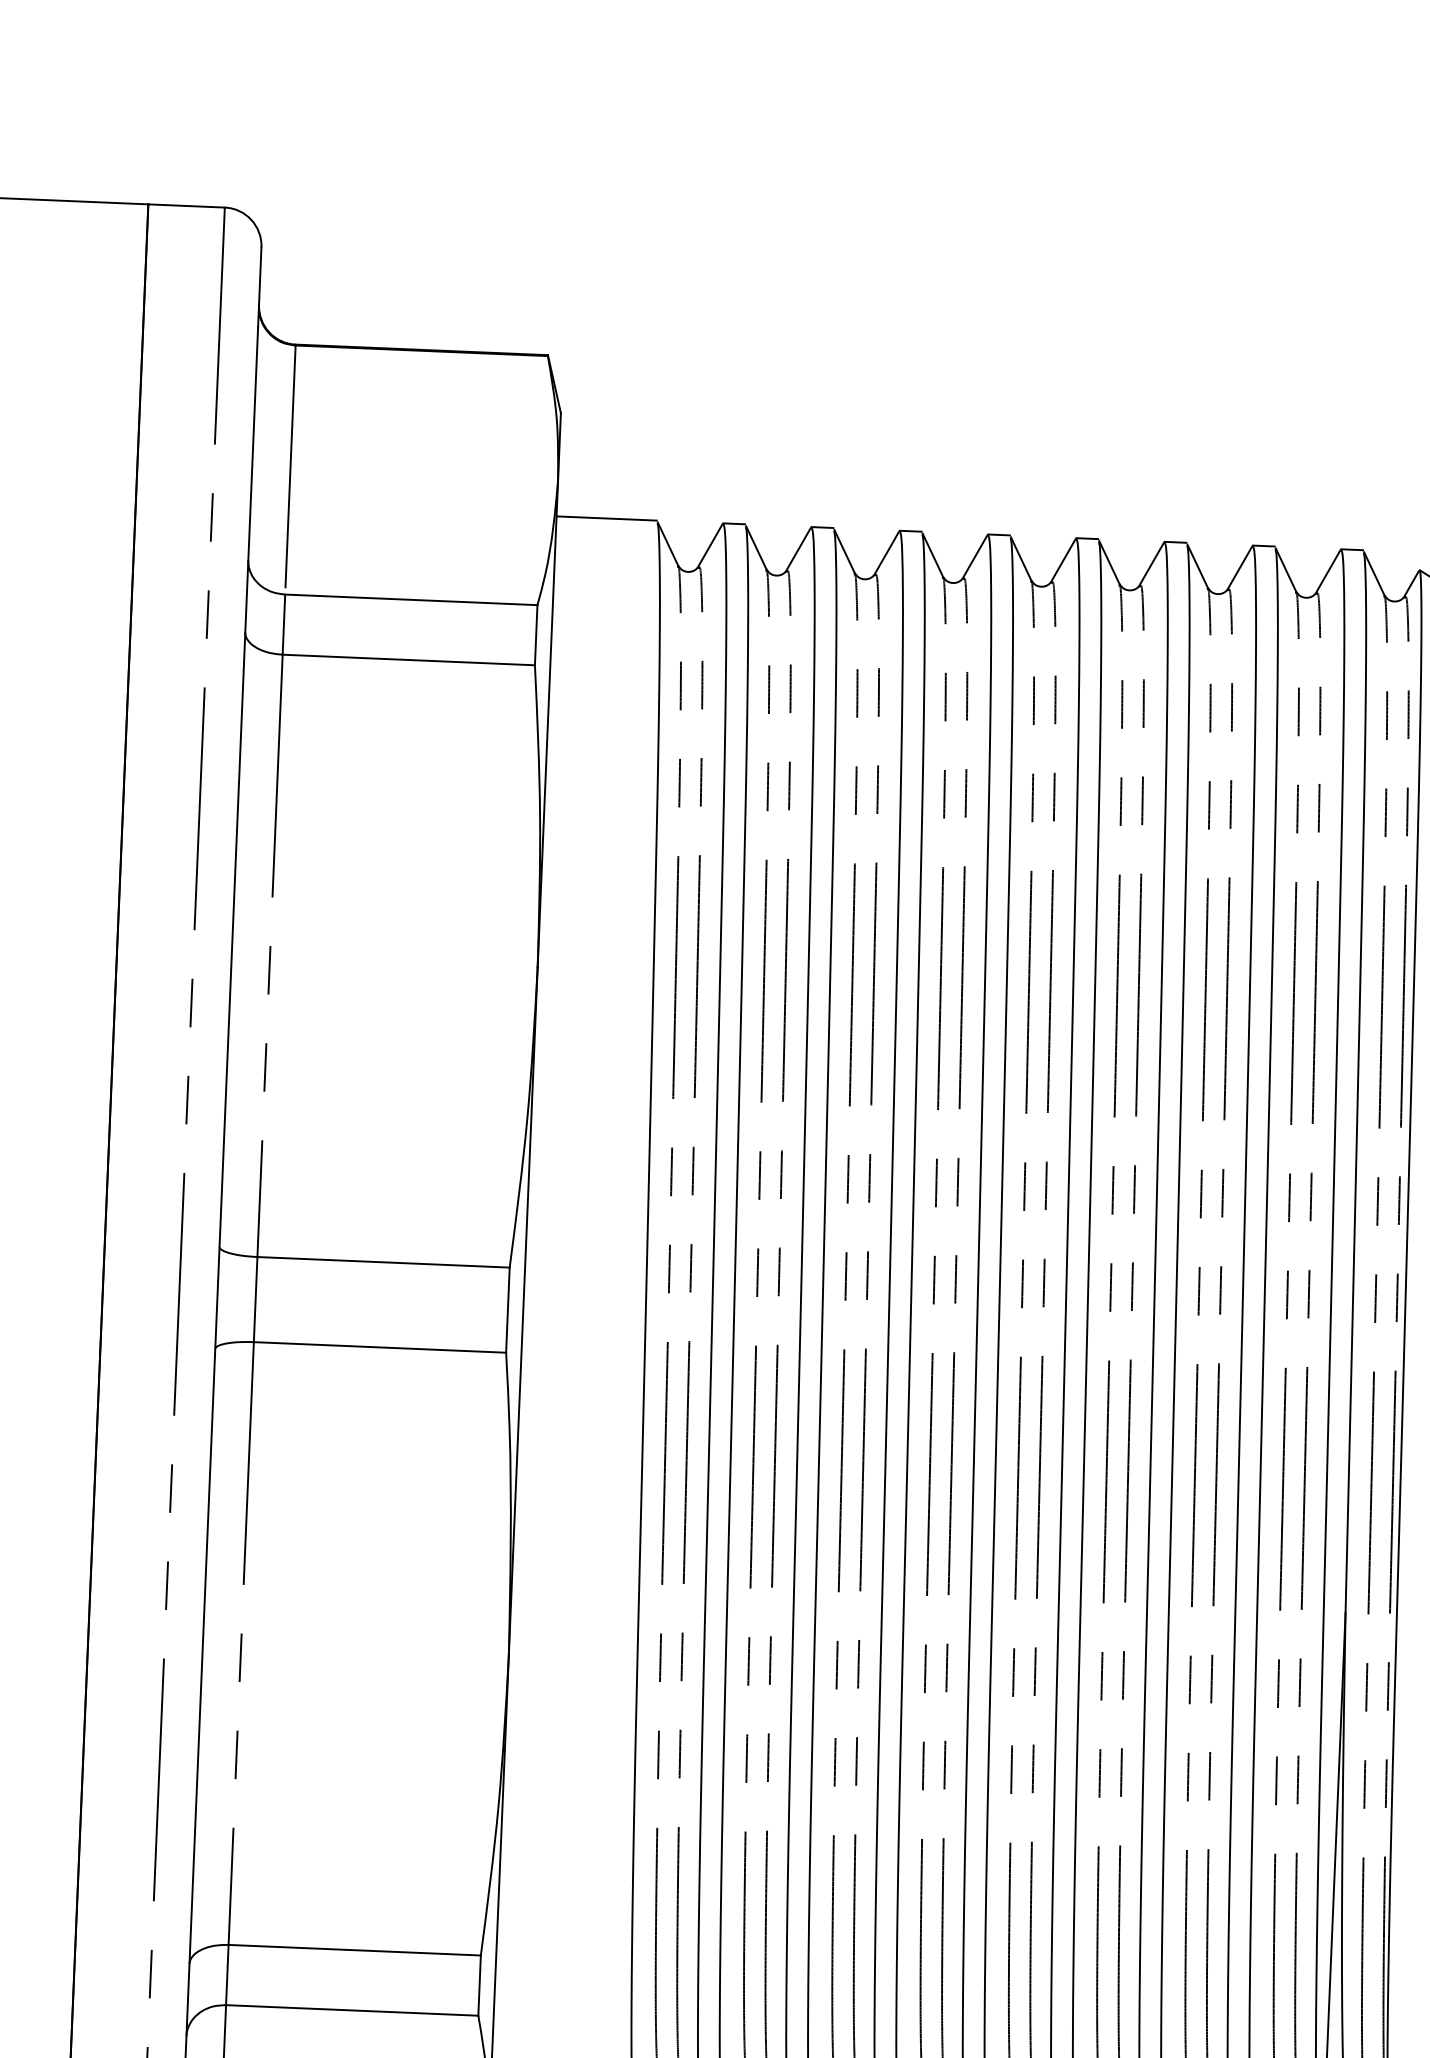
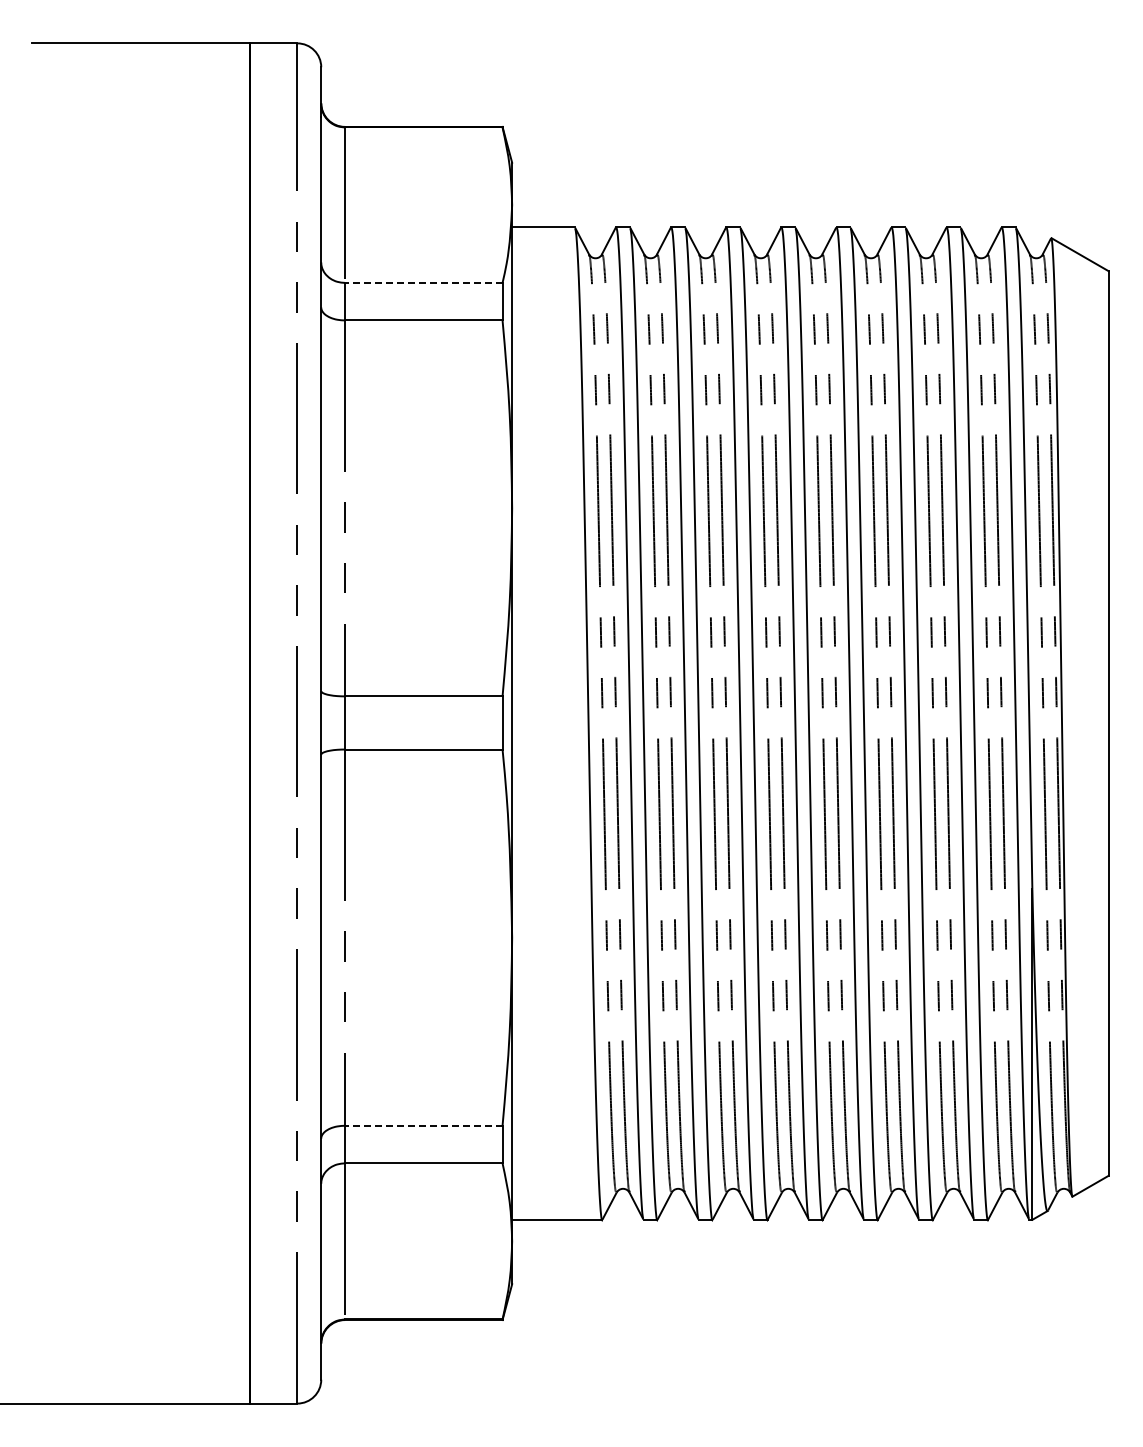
line: (410, 599) -> (423, 282), solid -> dashed
line: (354, 1949) -> (423, 1125), solid -> dashed

